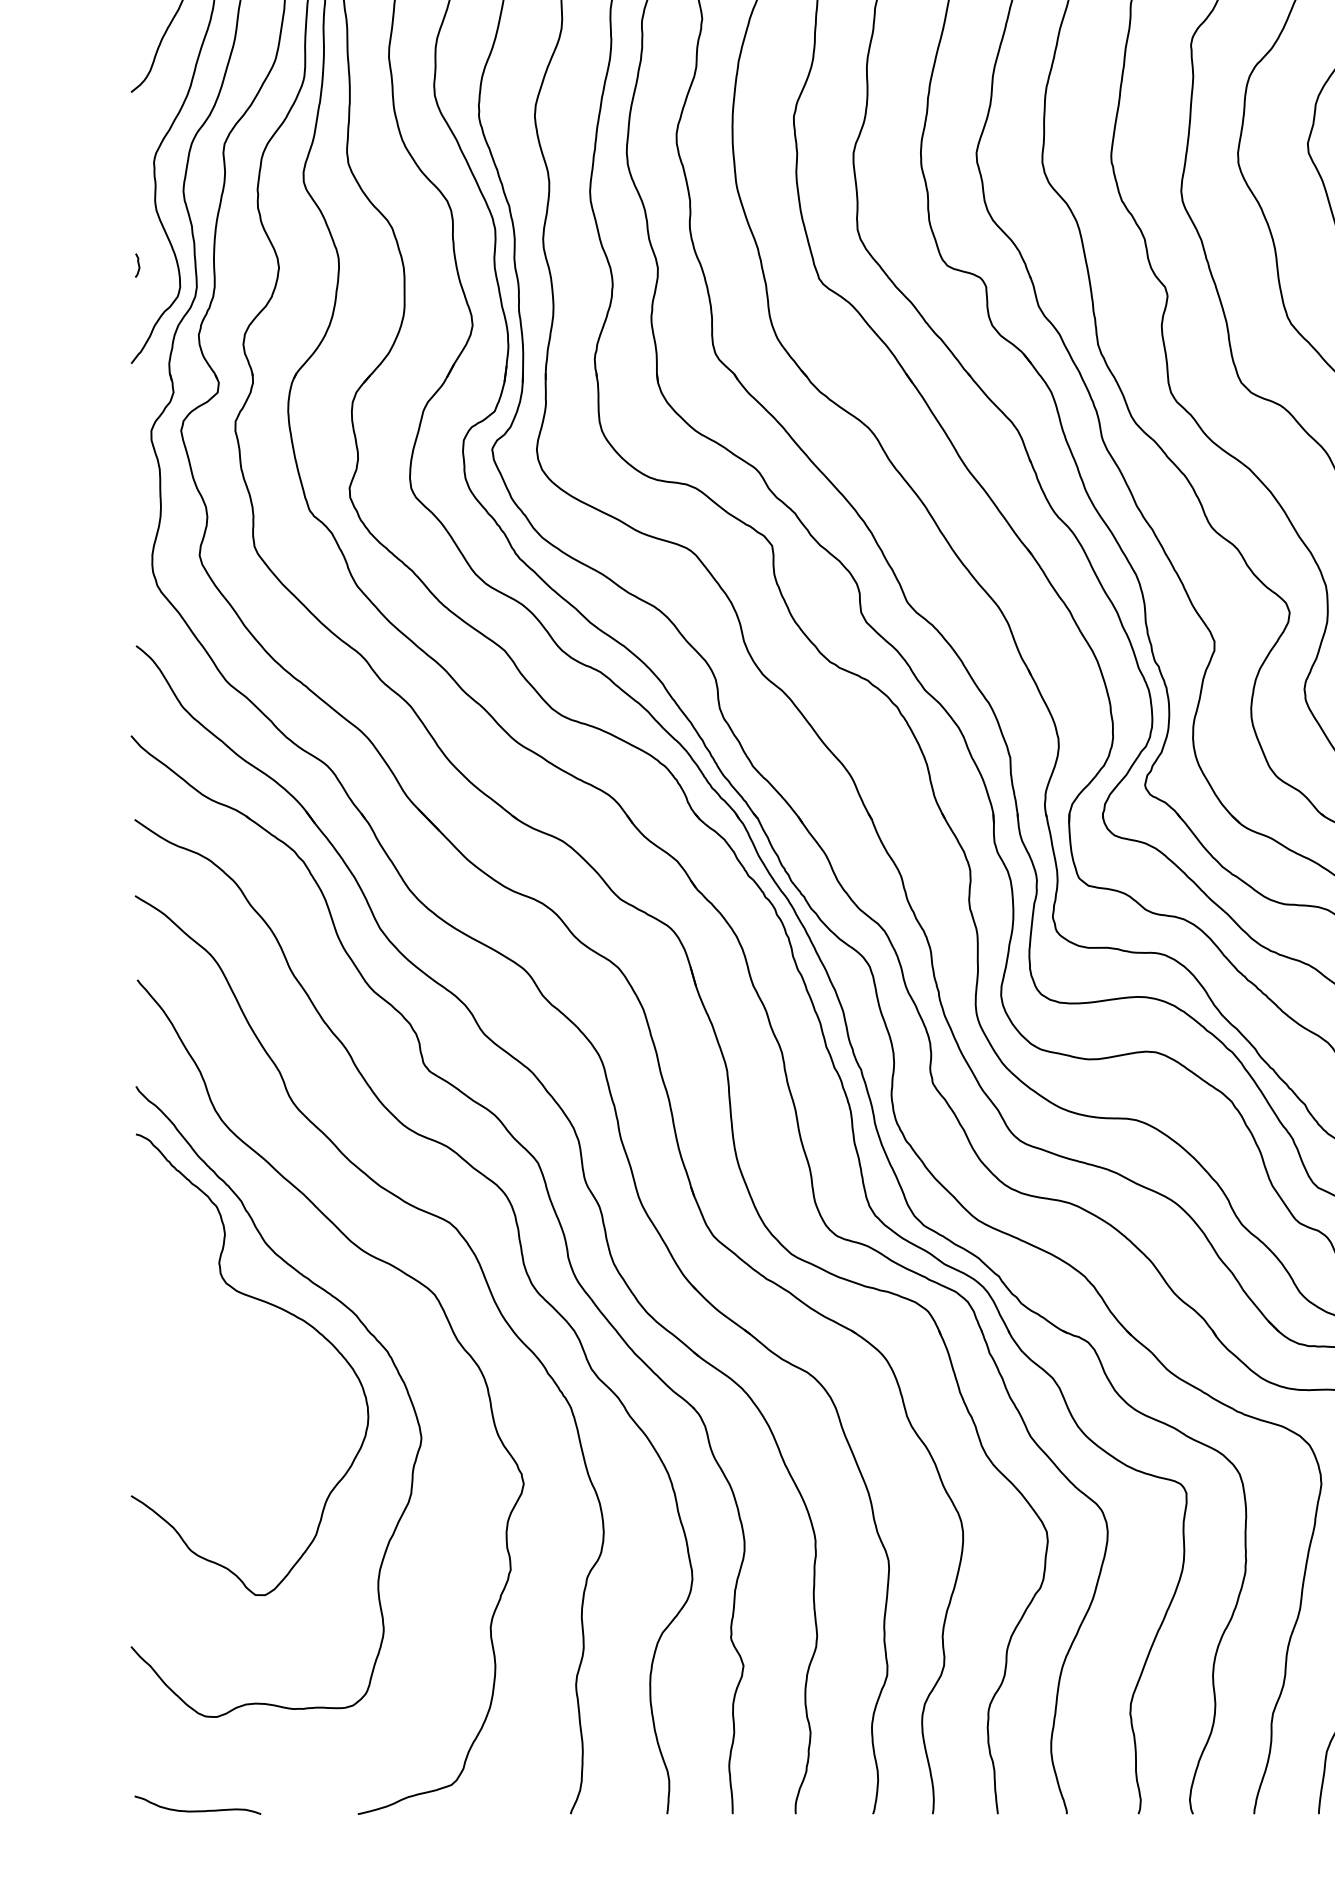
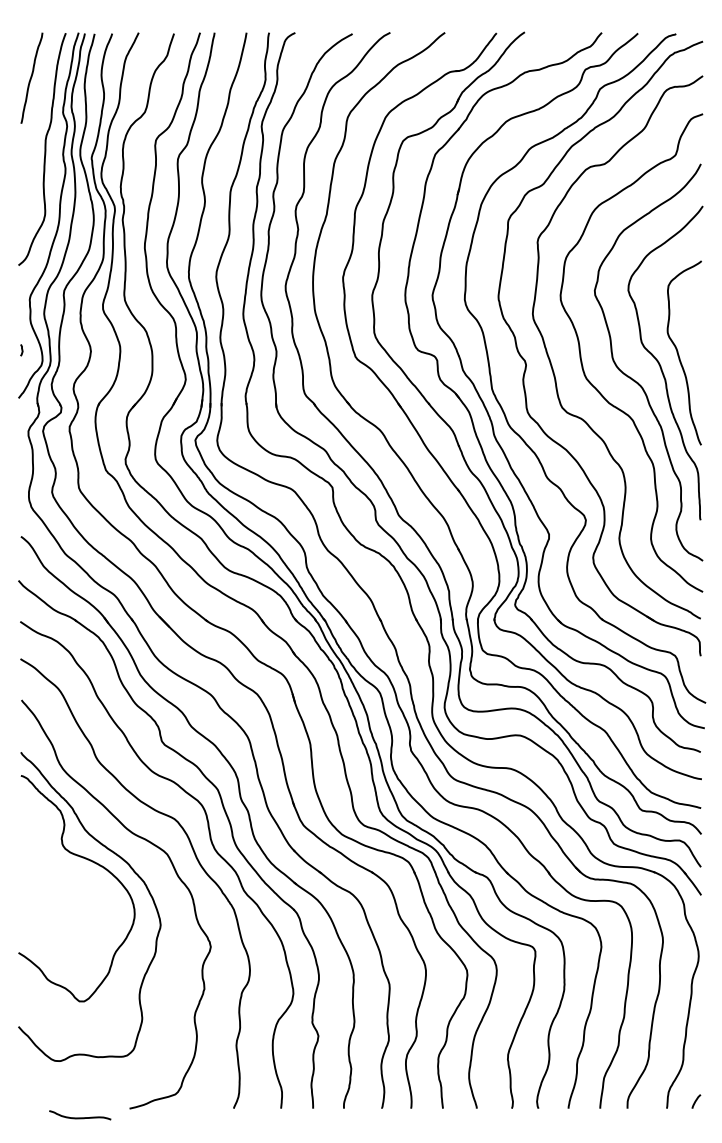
curve: (198, 1809) -> (80, 1117), moved

